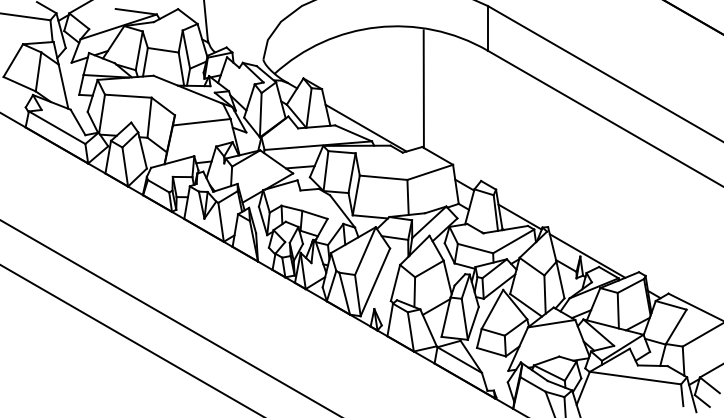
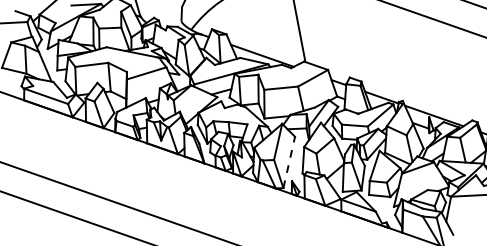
line: (375, 282) -> (289, 162), solid -> dashed

